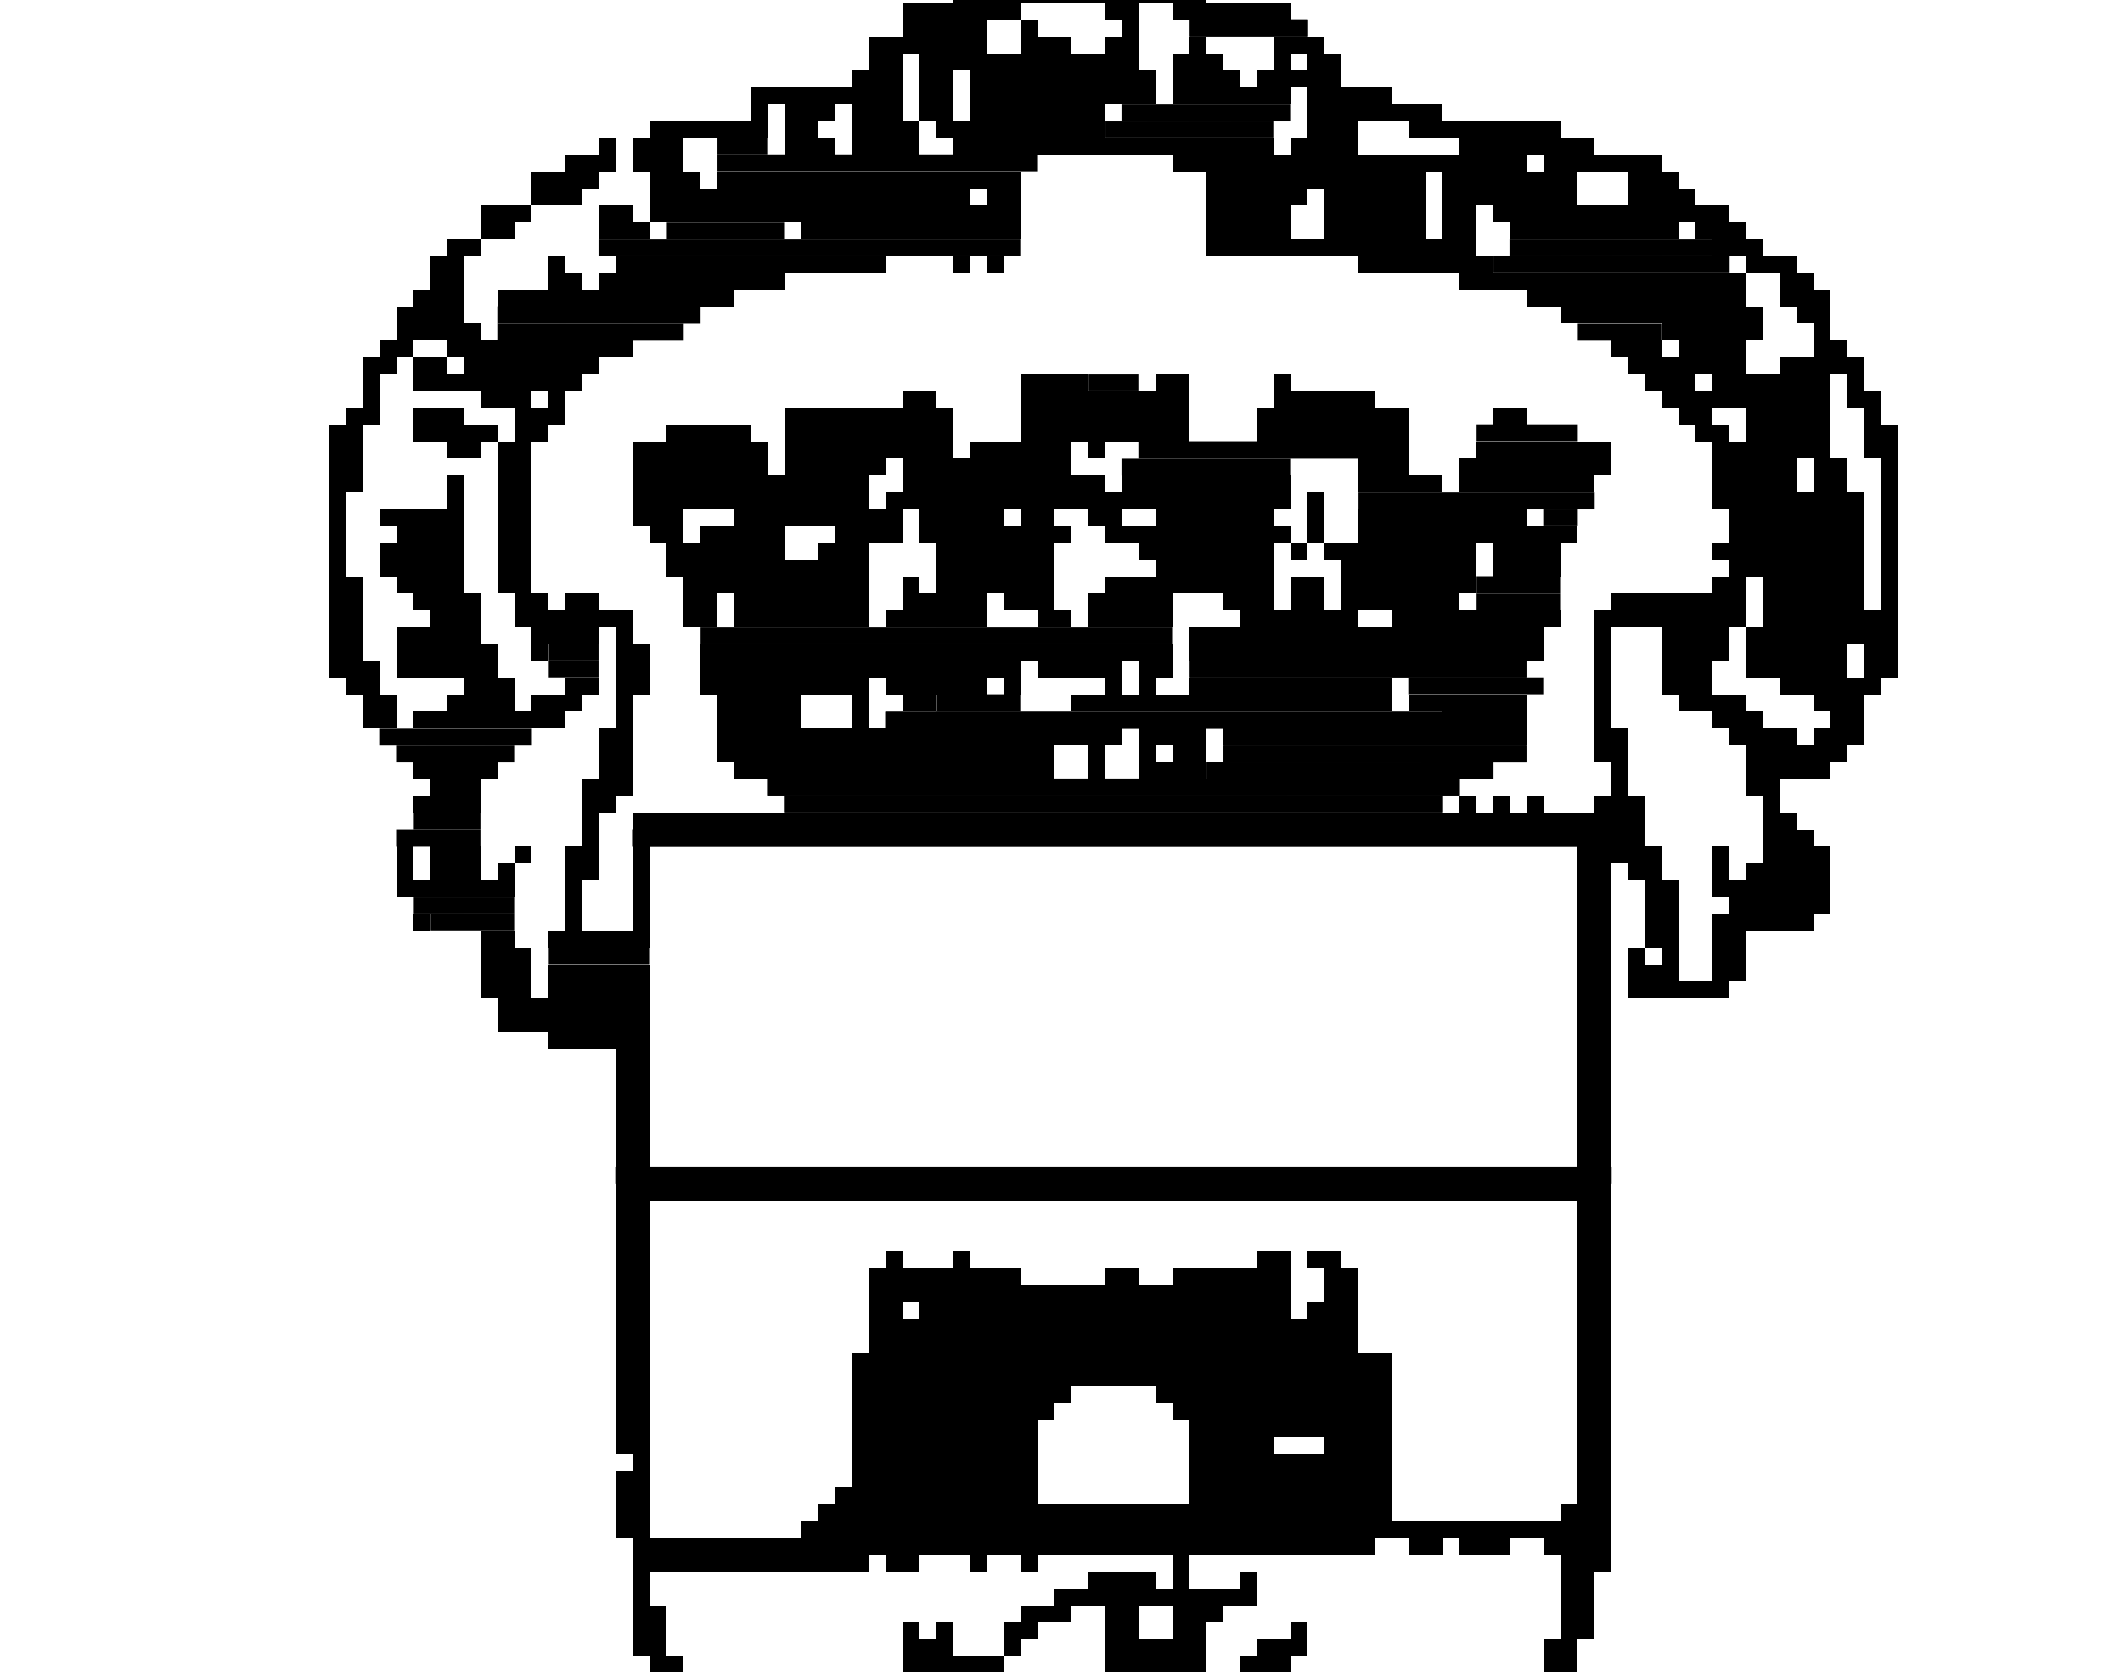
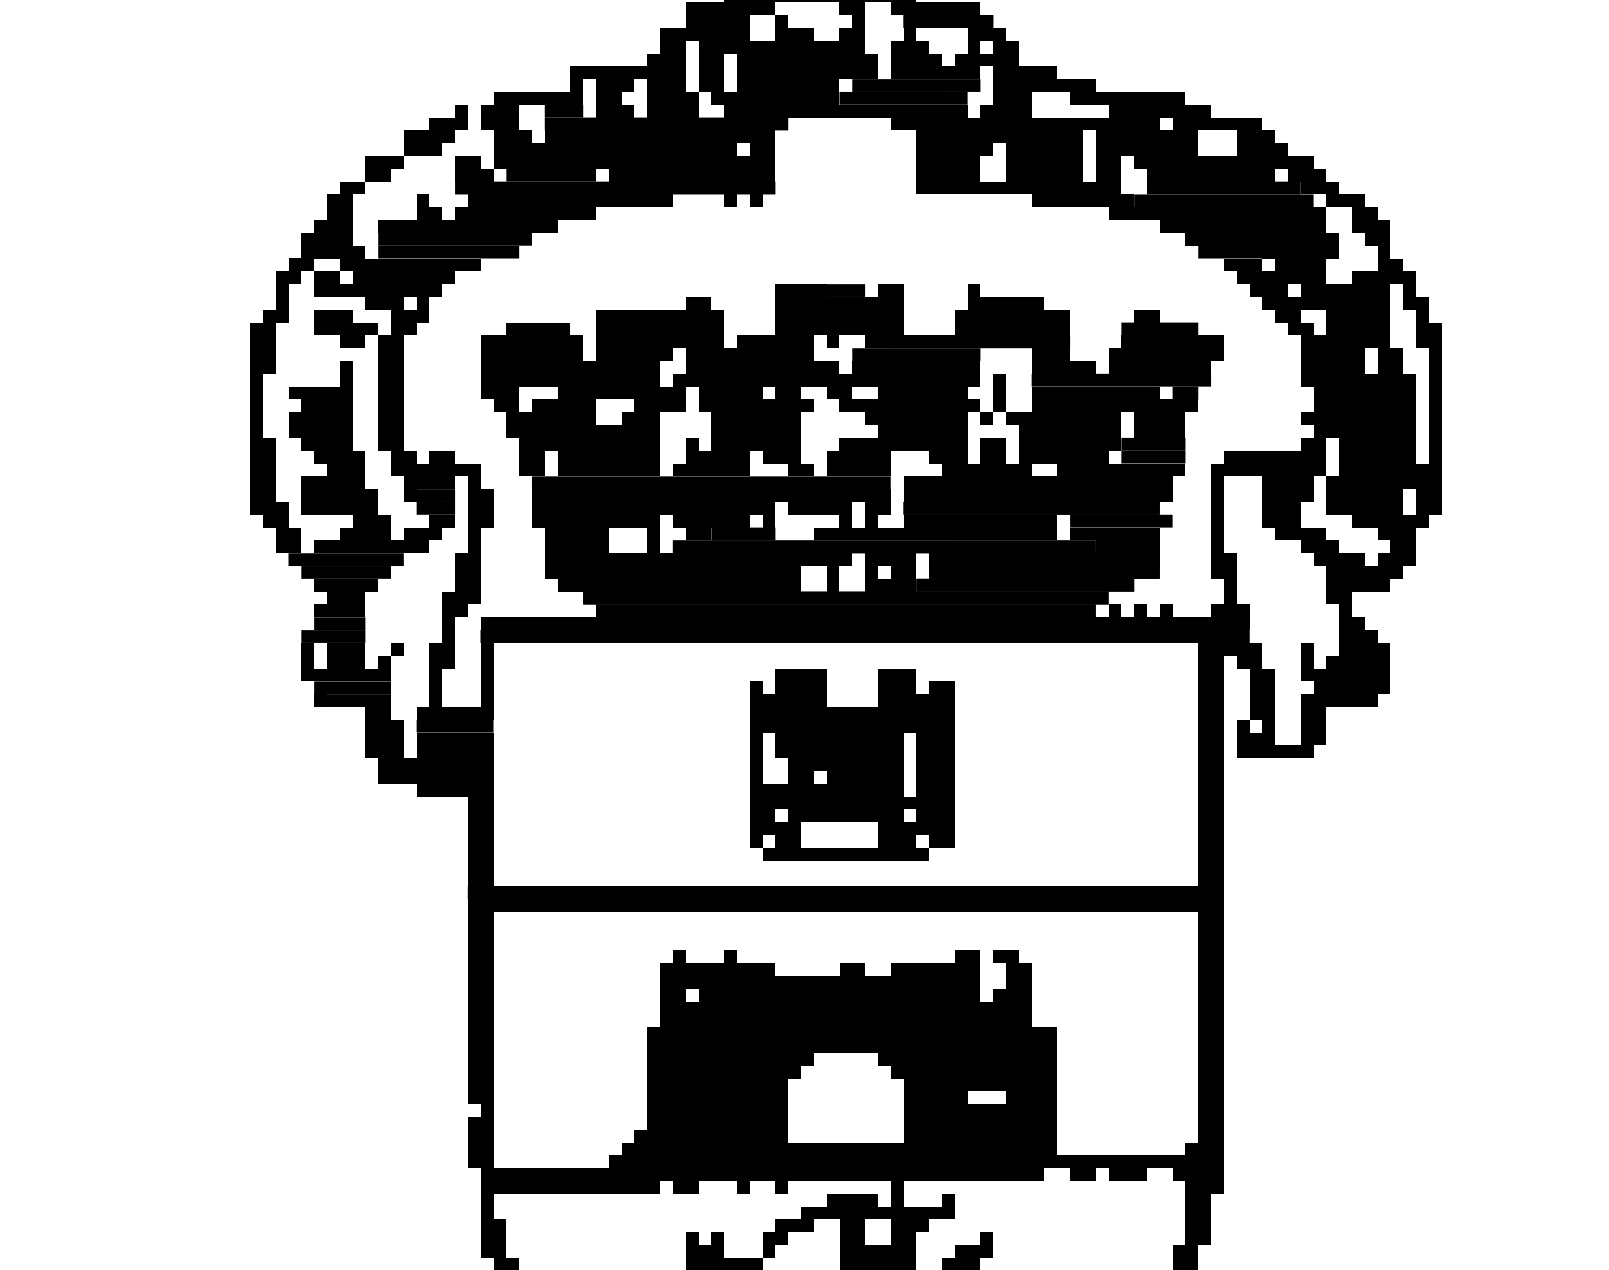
part: (1122, 1006) -> (852, 764), added

